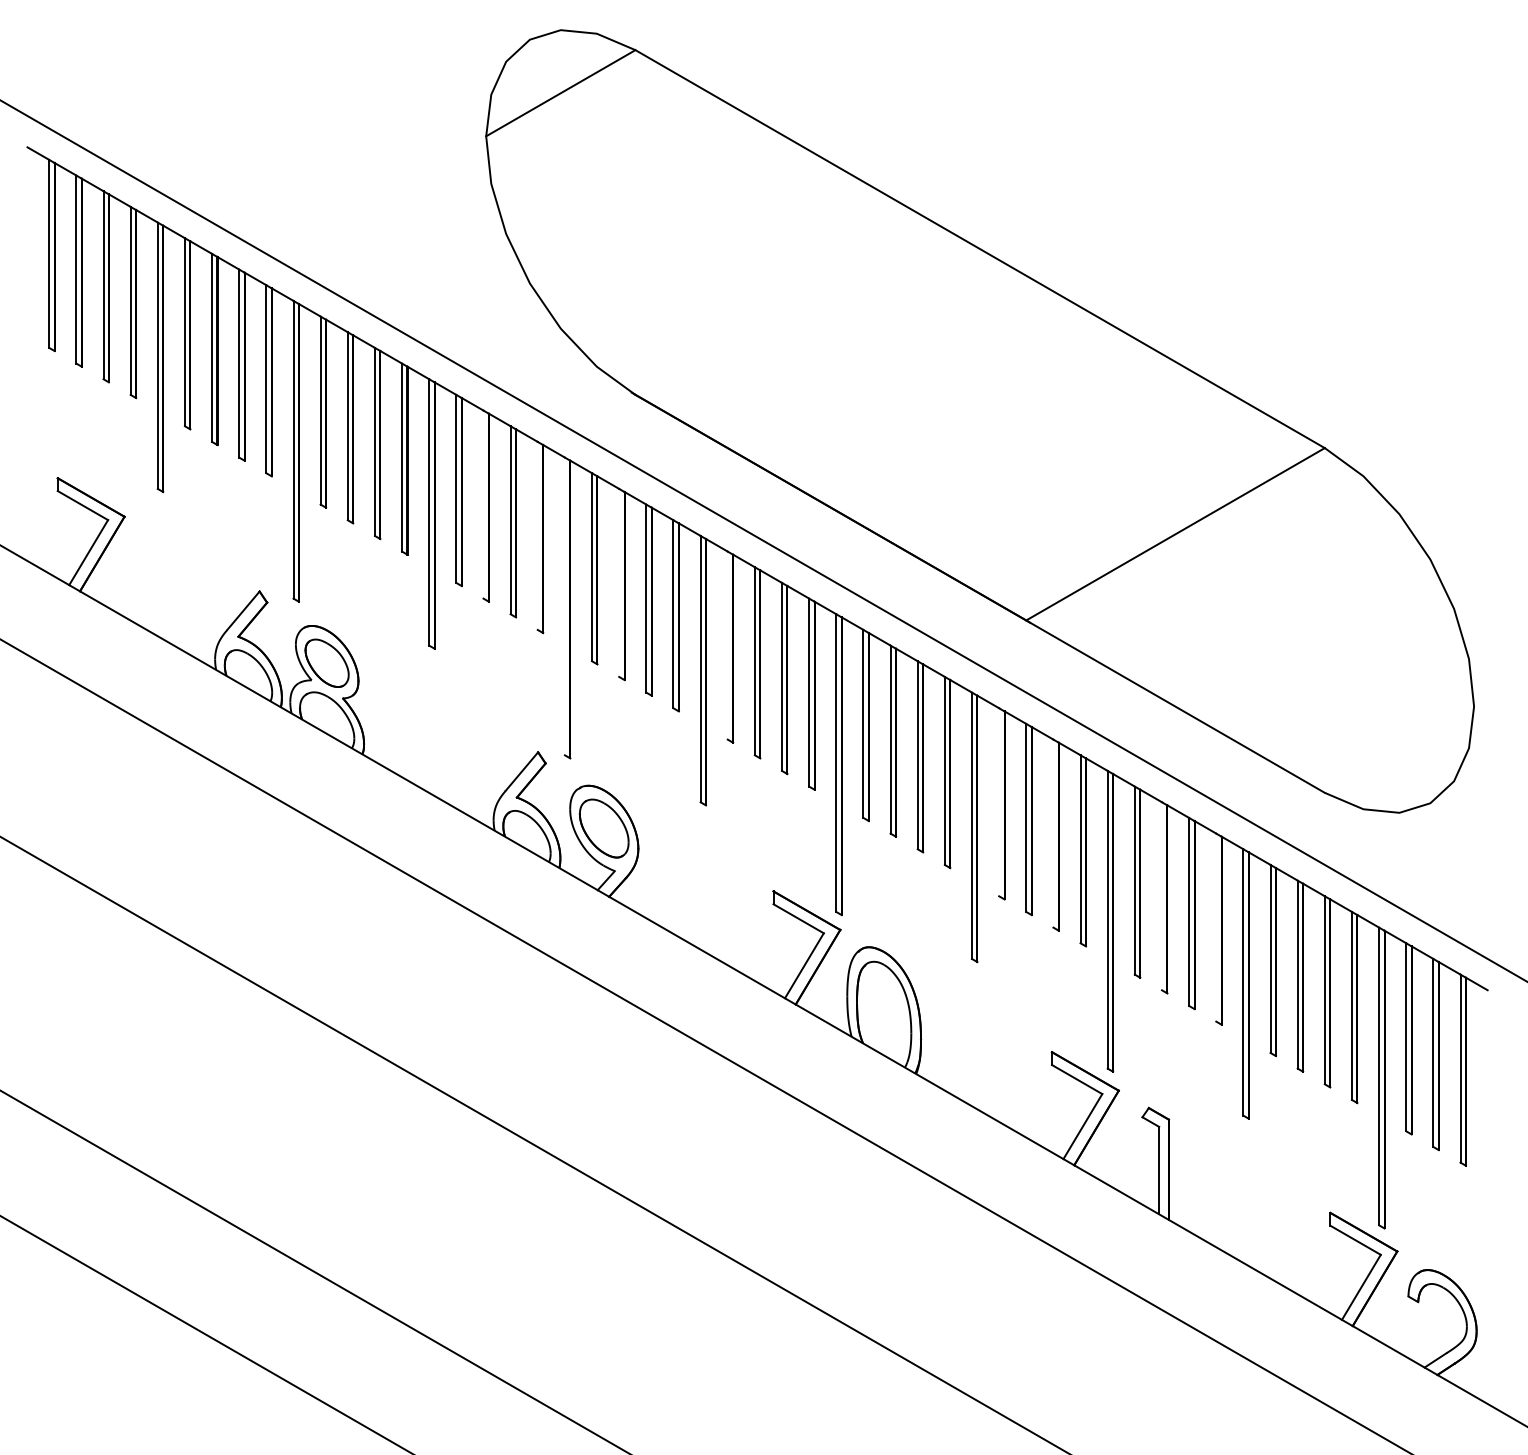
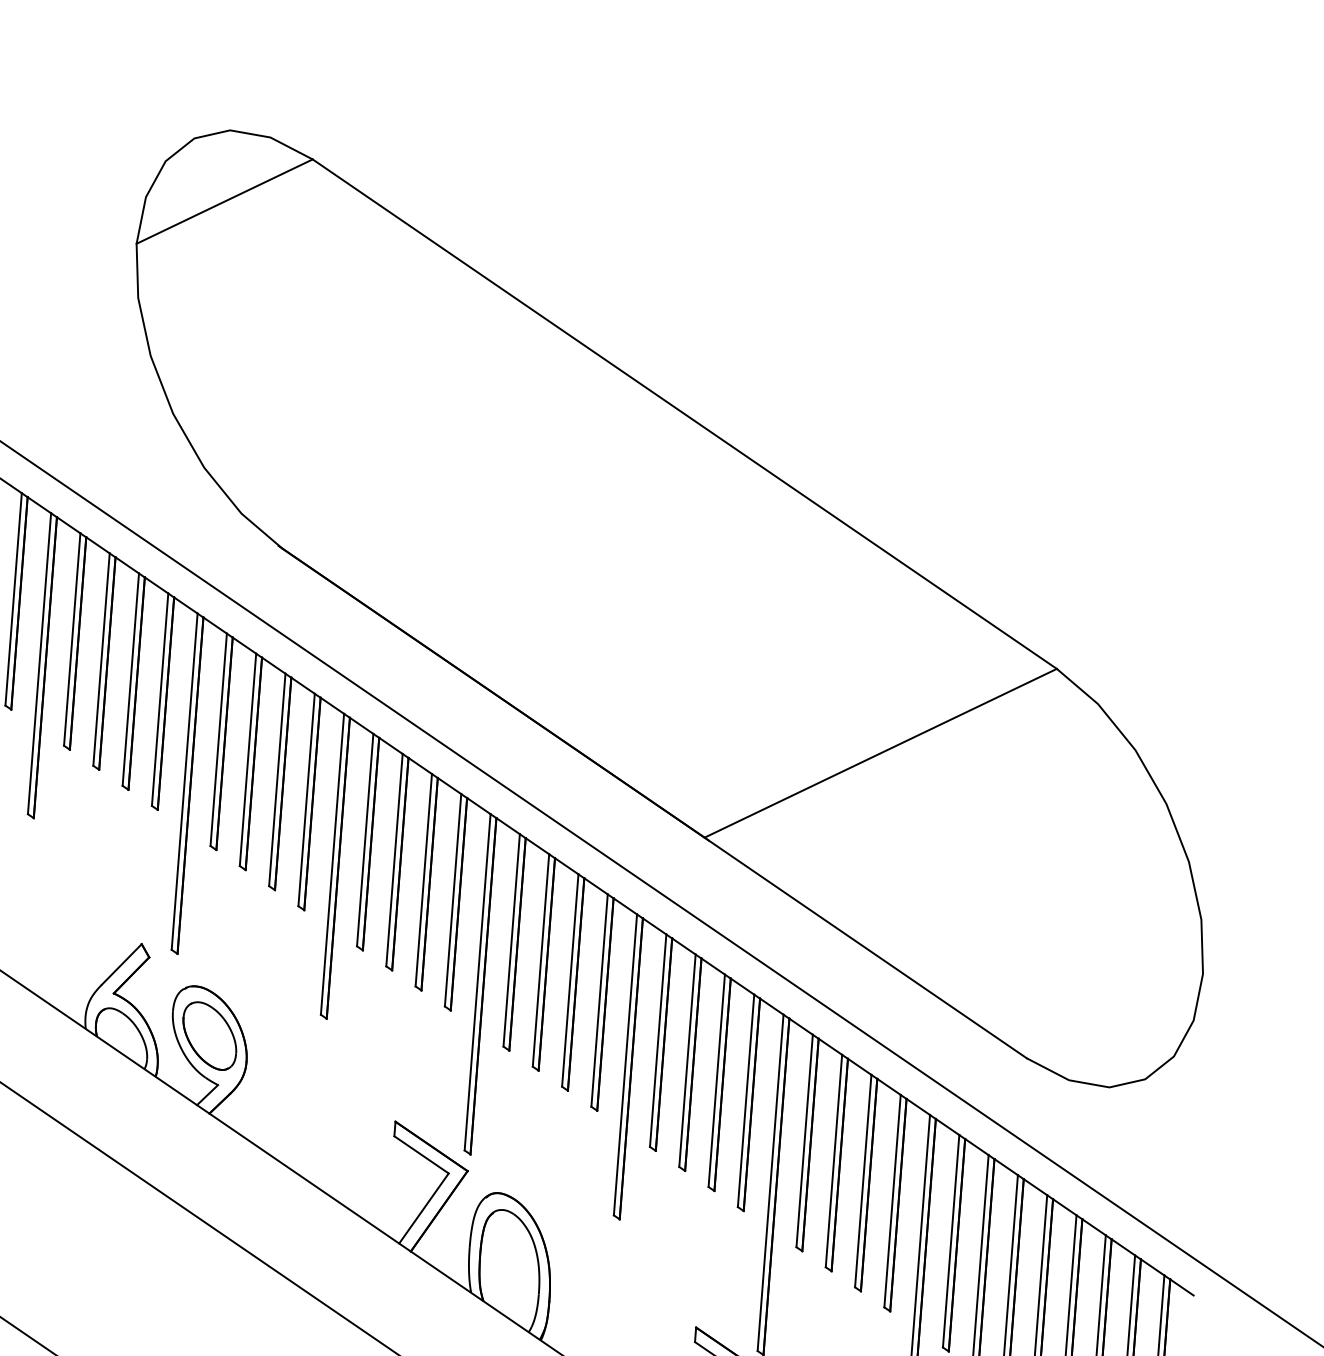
line: (483, 504) -> (101, 659), added
line: (537, 535) -> (159, 699), added
line: (619, 582) -> (248, 759), added
line: (564, 606) -> (184, 781), added
line: (727, 645) -> (364, 839), added
line: (999, 802) -> (658, 1040), added
line: (1053, 833) -> (716, 1080), added
line: (1161, 896) -> (833, 1161), added
line: (1216, 927) -> (892, 1201), added

